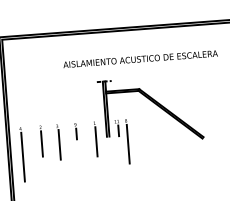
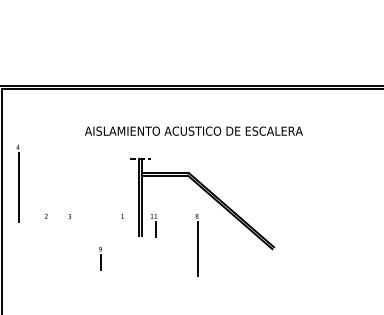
line: (75, 131) -> (100, 258), moved
line: (96, 141) -> (123, 242), removed
part: (127, 141) -> (196, 245), moved
line: (41, 143) -> (46, 239), removed
line: (59, 144) -> (71, 242), removed
part: (22, 154) -> (17, 183), moved

